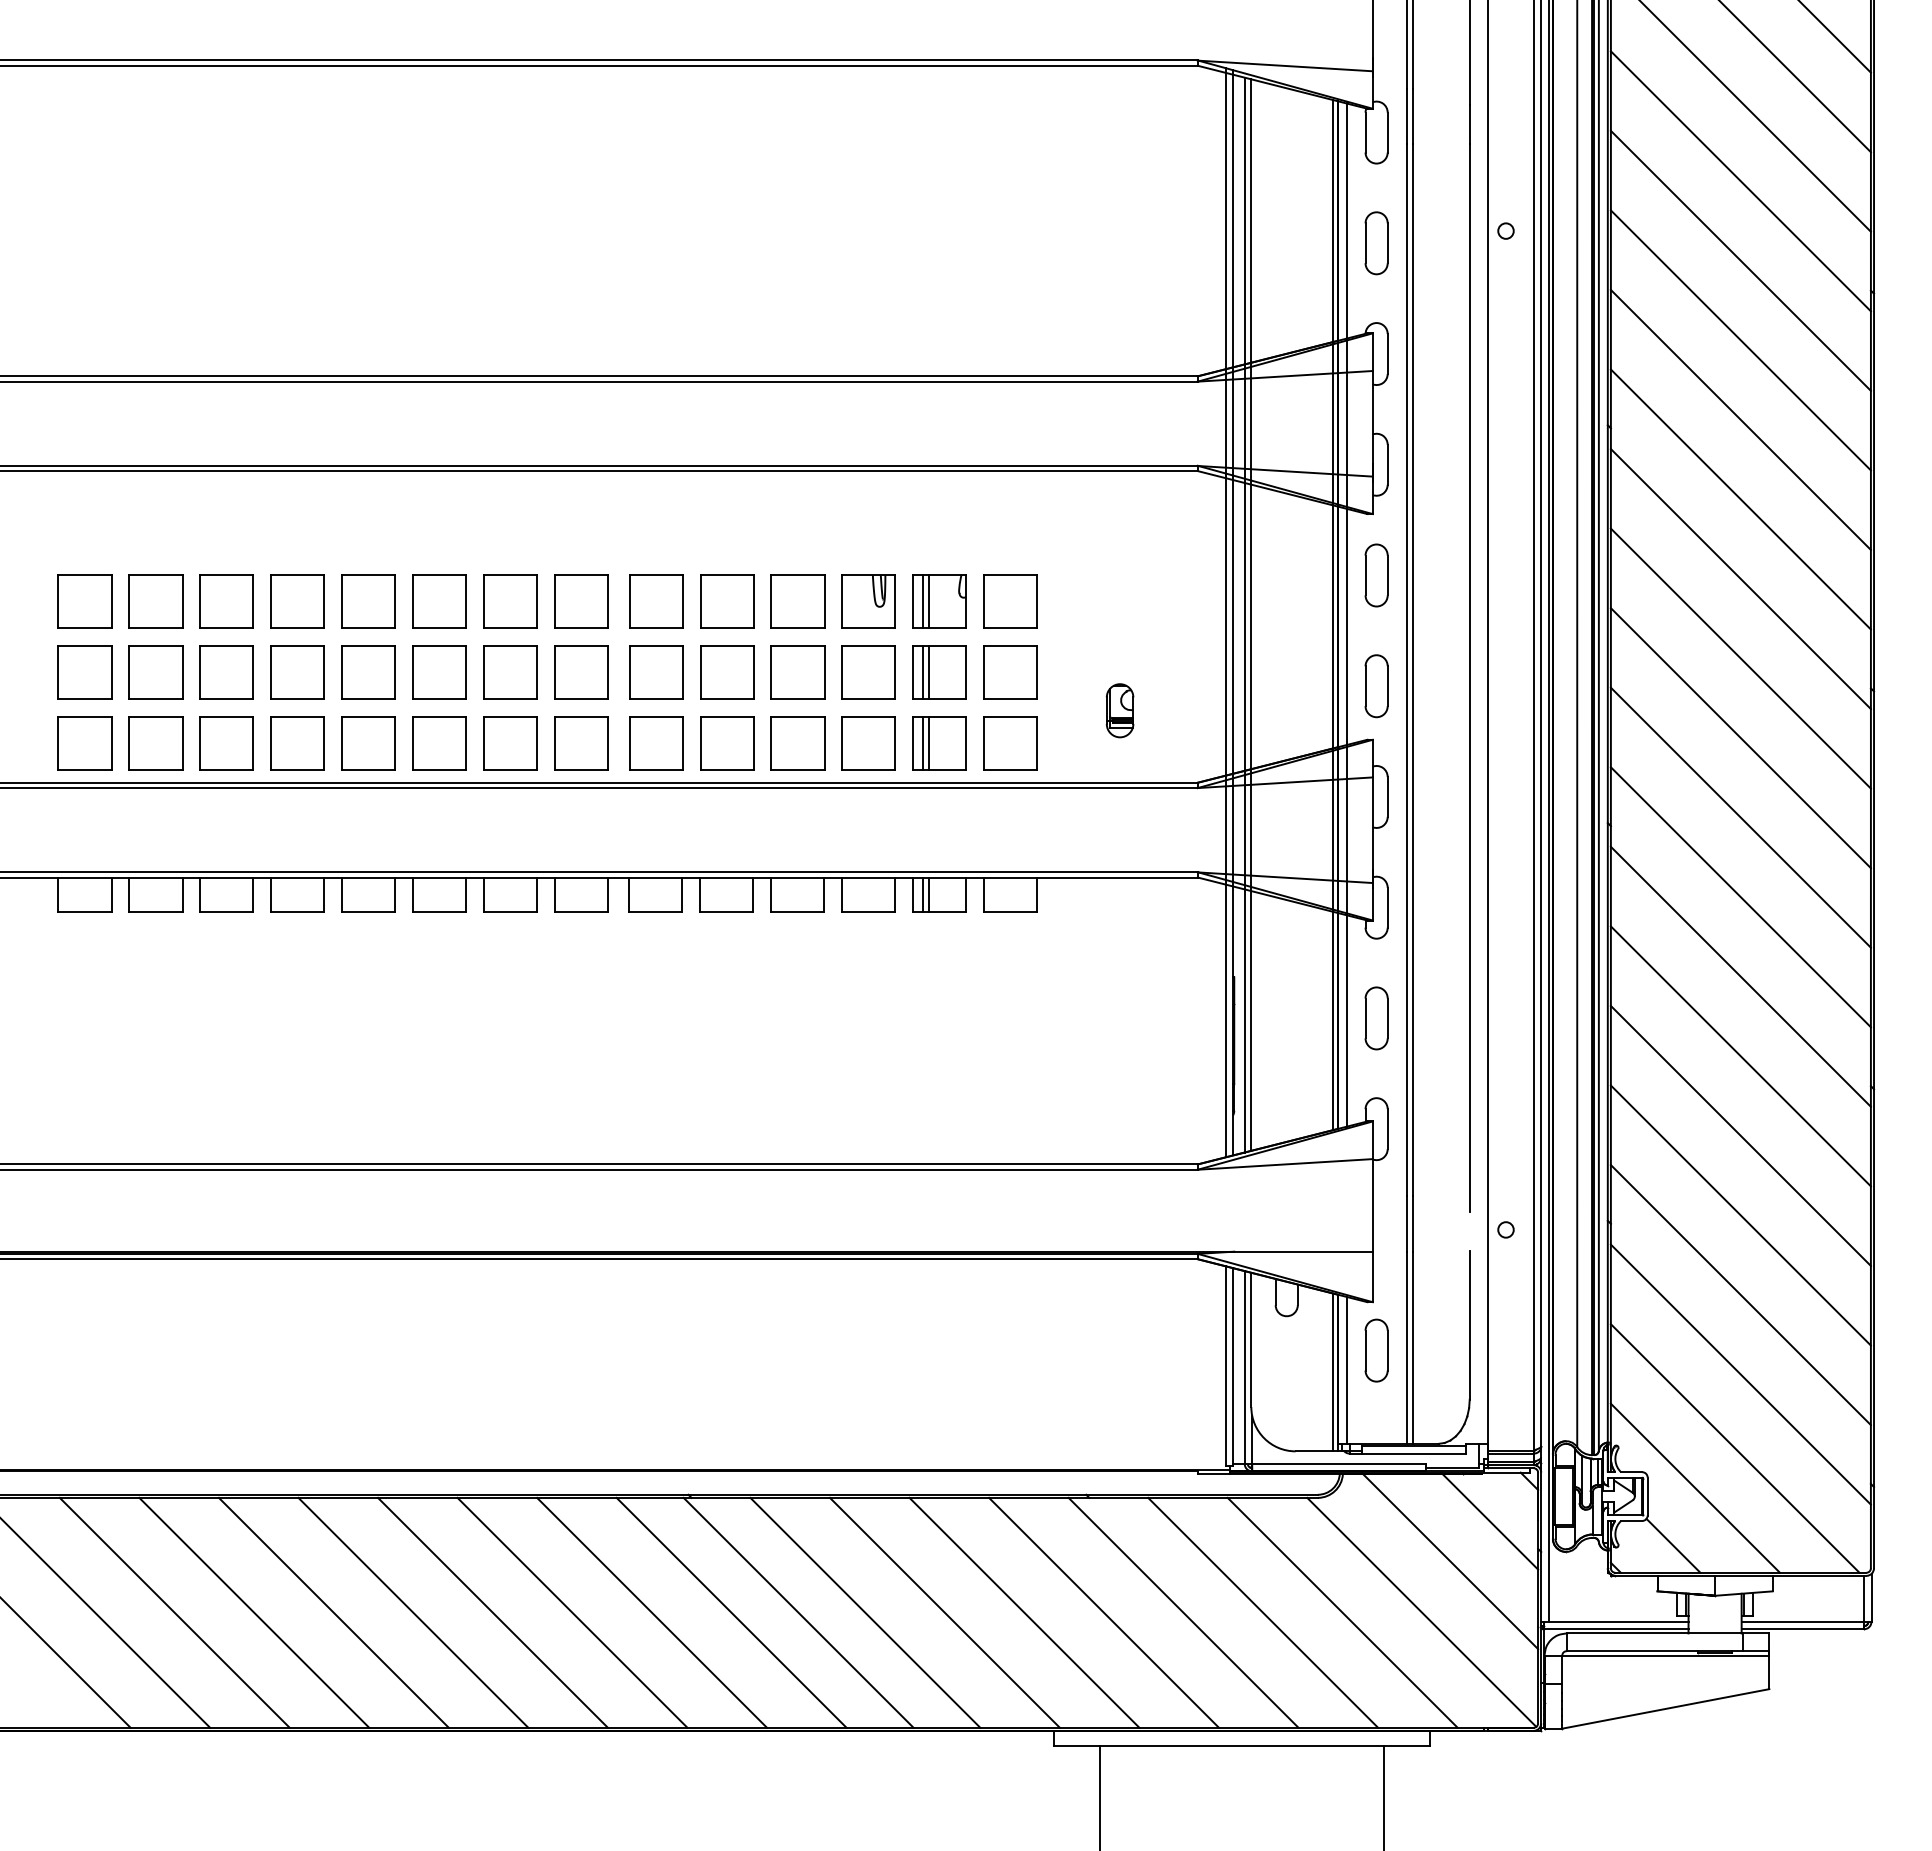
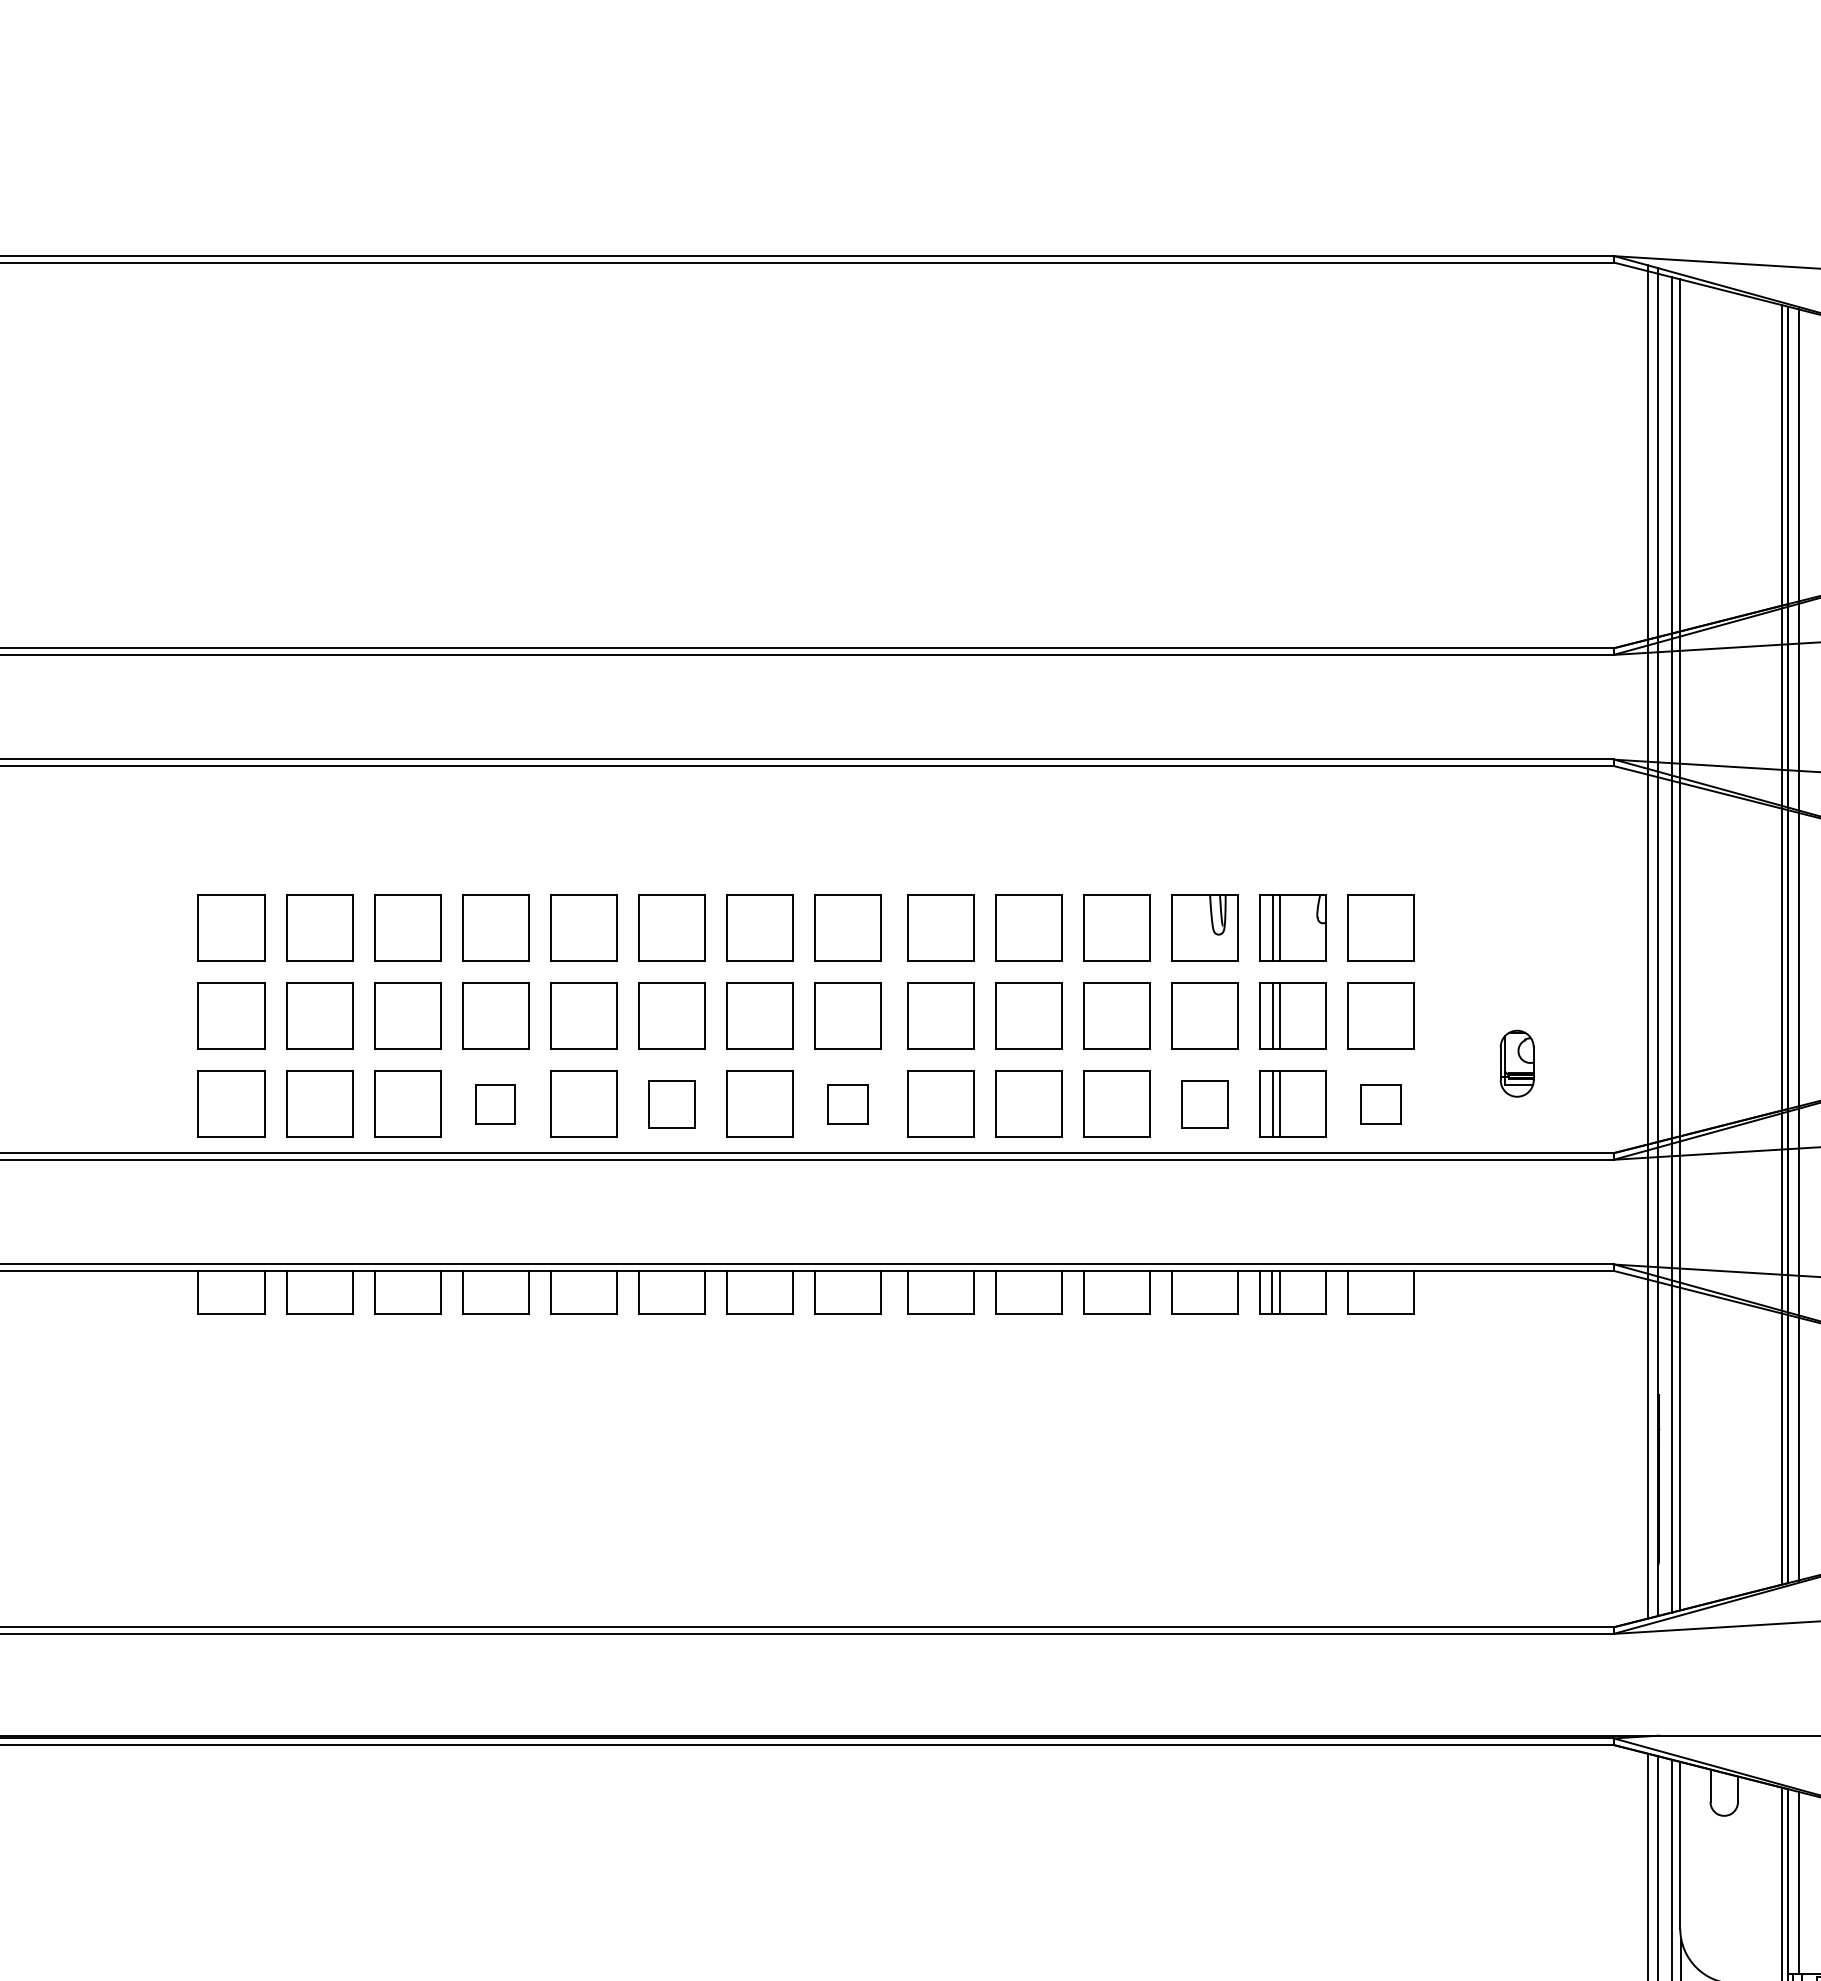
part: (297, 743) -> (495, 1104), size x0.6
part: (439, 743) -> (671, 1104), size x0.7
part: (581, 743) -> (848, 1104), size x0.6
part: (868, 743) -> (1204, 1104), size x0.7
part: (1010, 743) -> (1381, 1104), size x0.6

